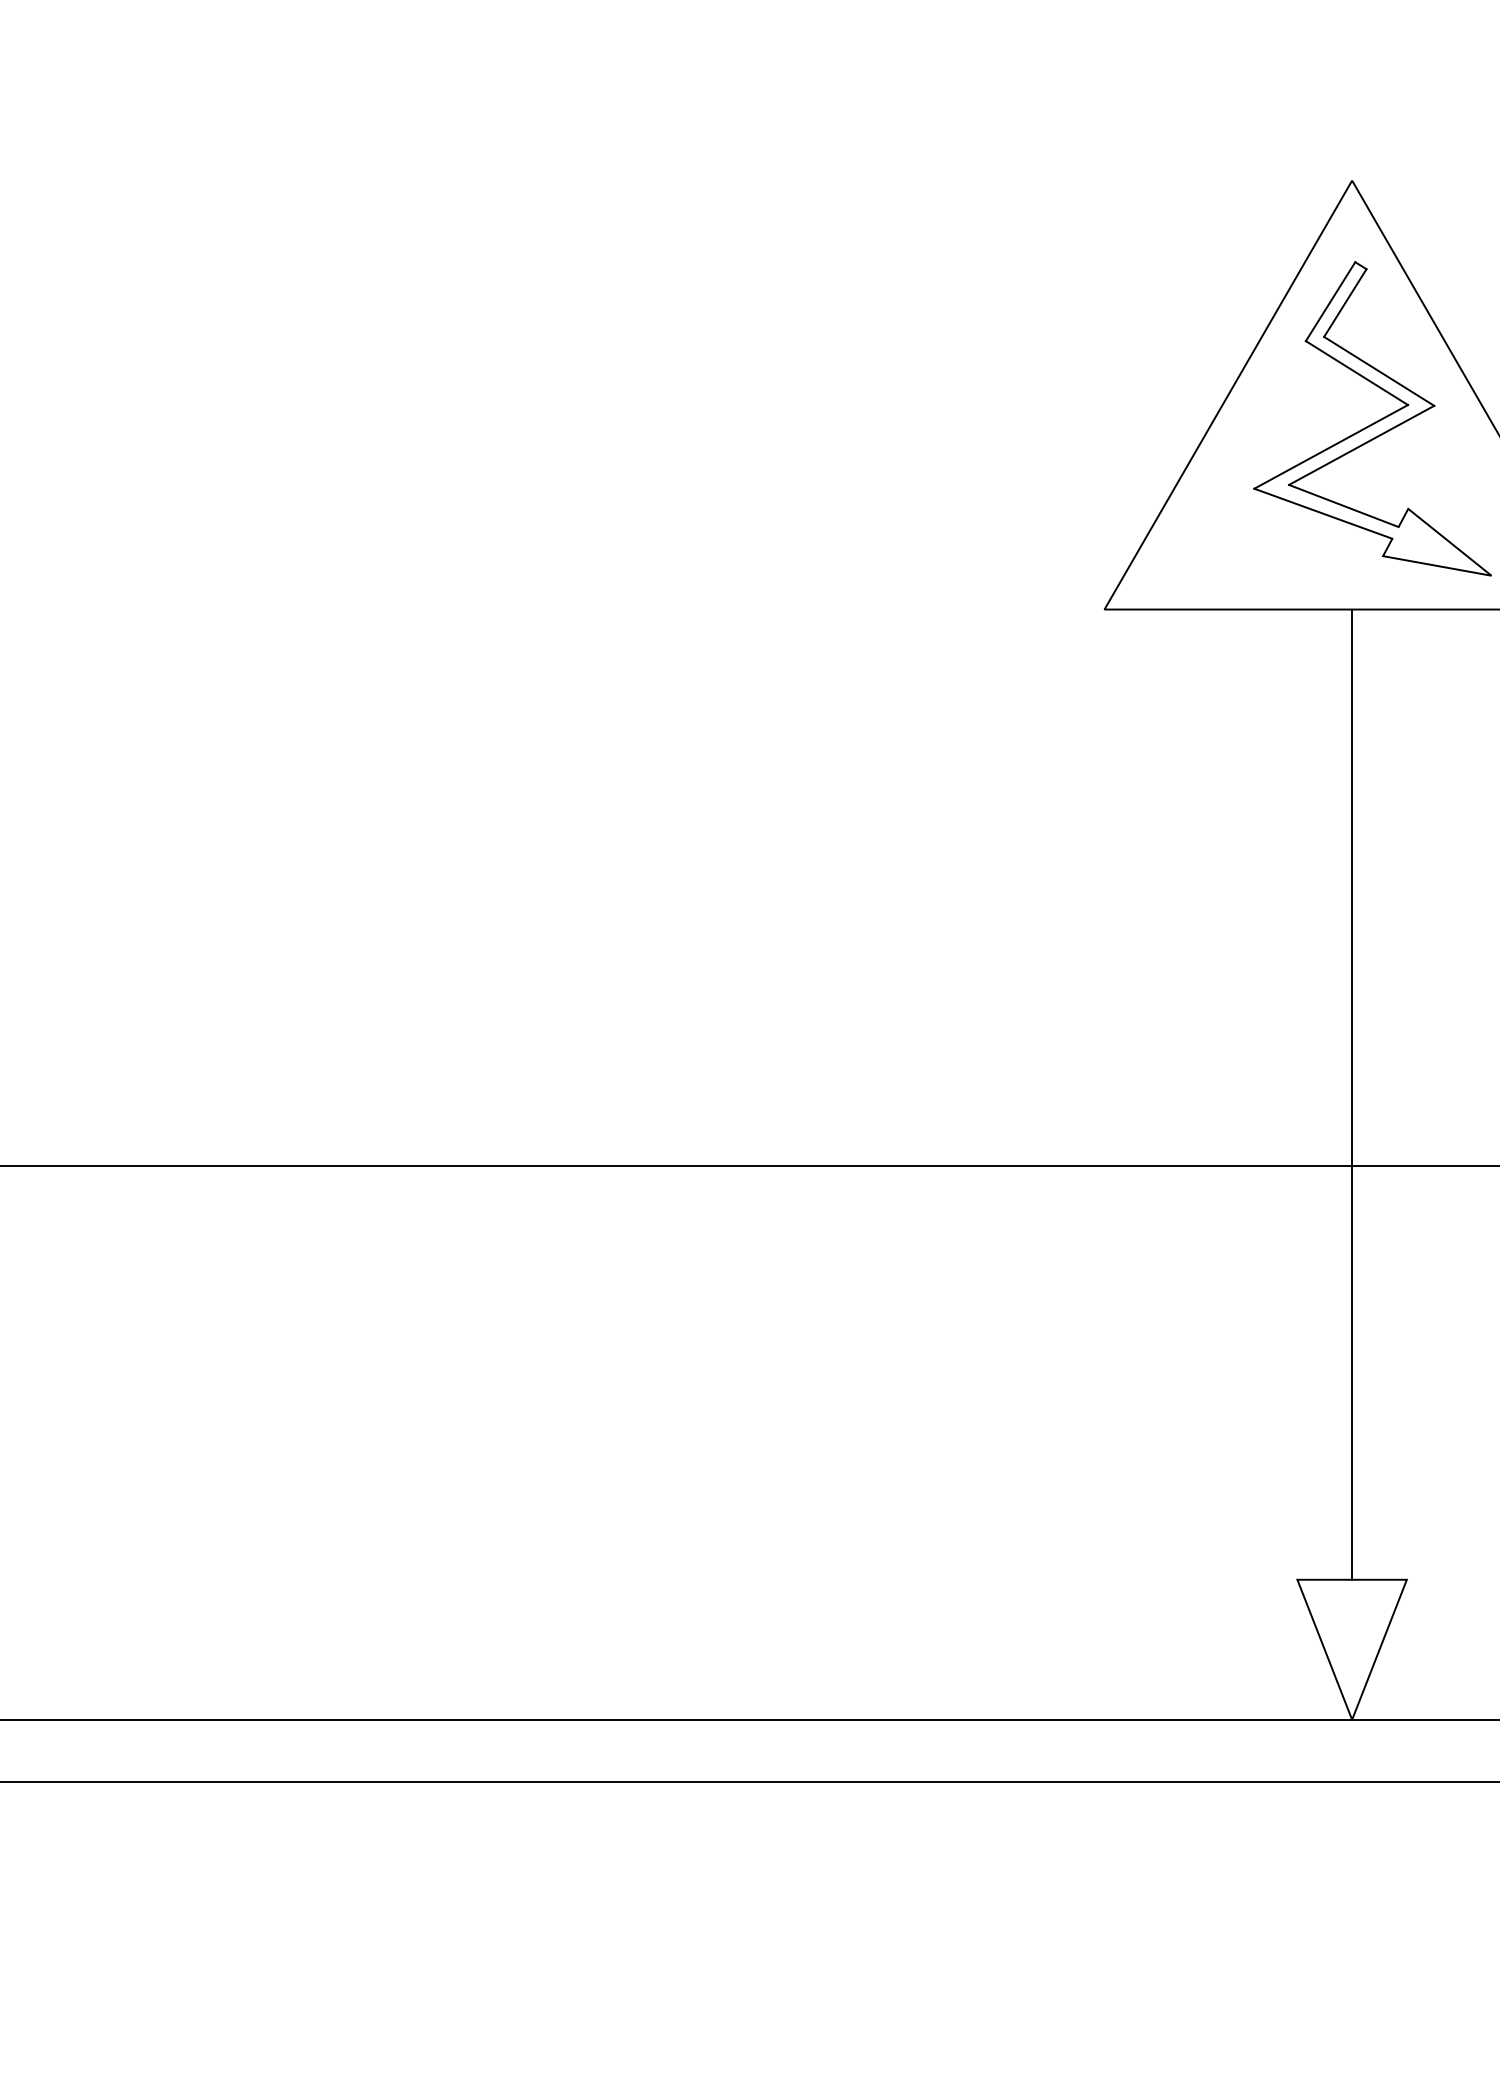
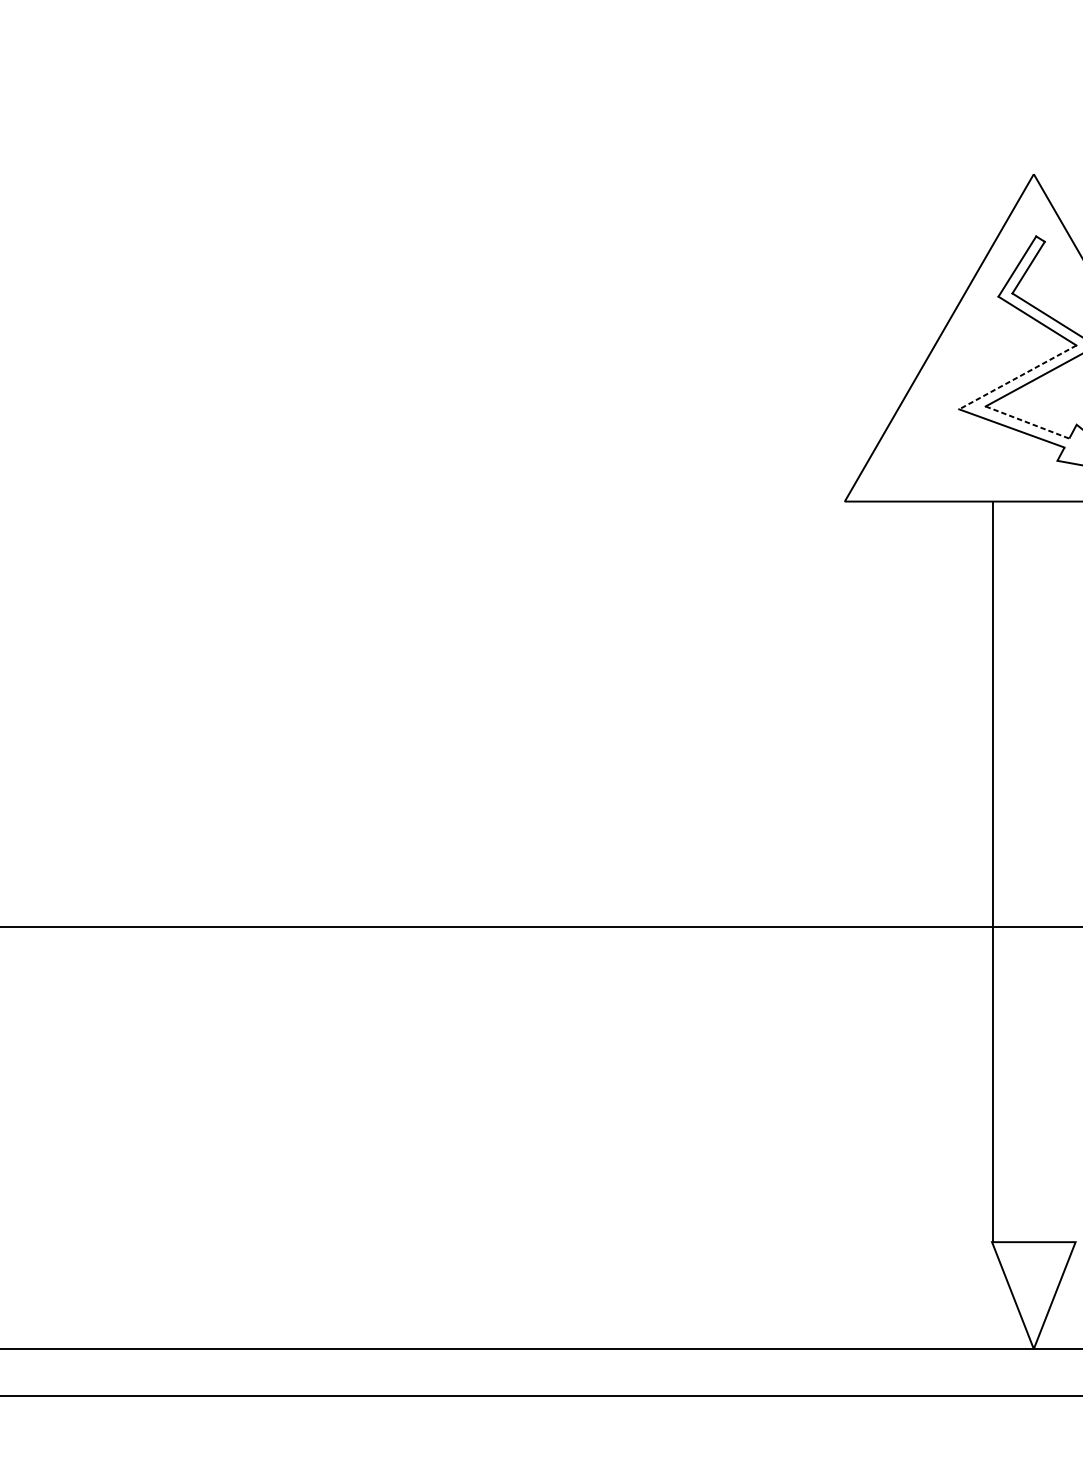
line: (1330, 447) -> (1017, 377), solid -> dashed
line: (1343, 505) -> (1027, 422), solid -> dashed
line: (1352, 1094) -> (993, 871), moved

